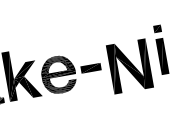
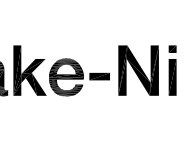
part: (129, 66) -> (138, 70), moved

